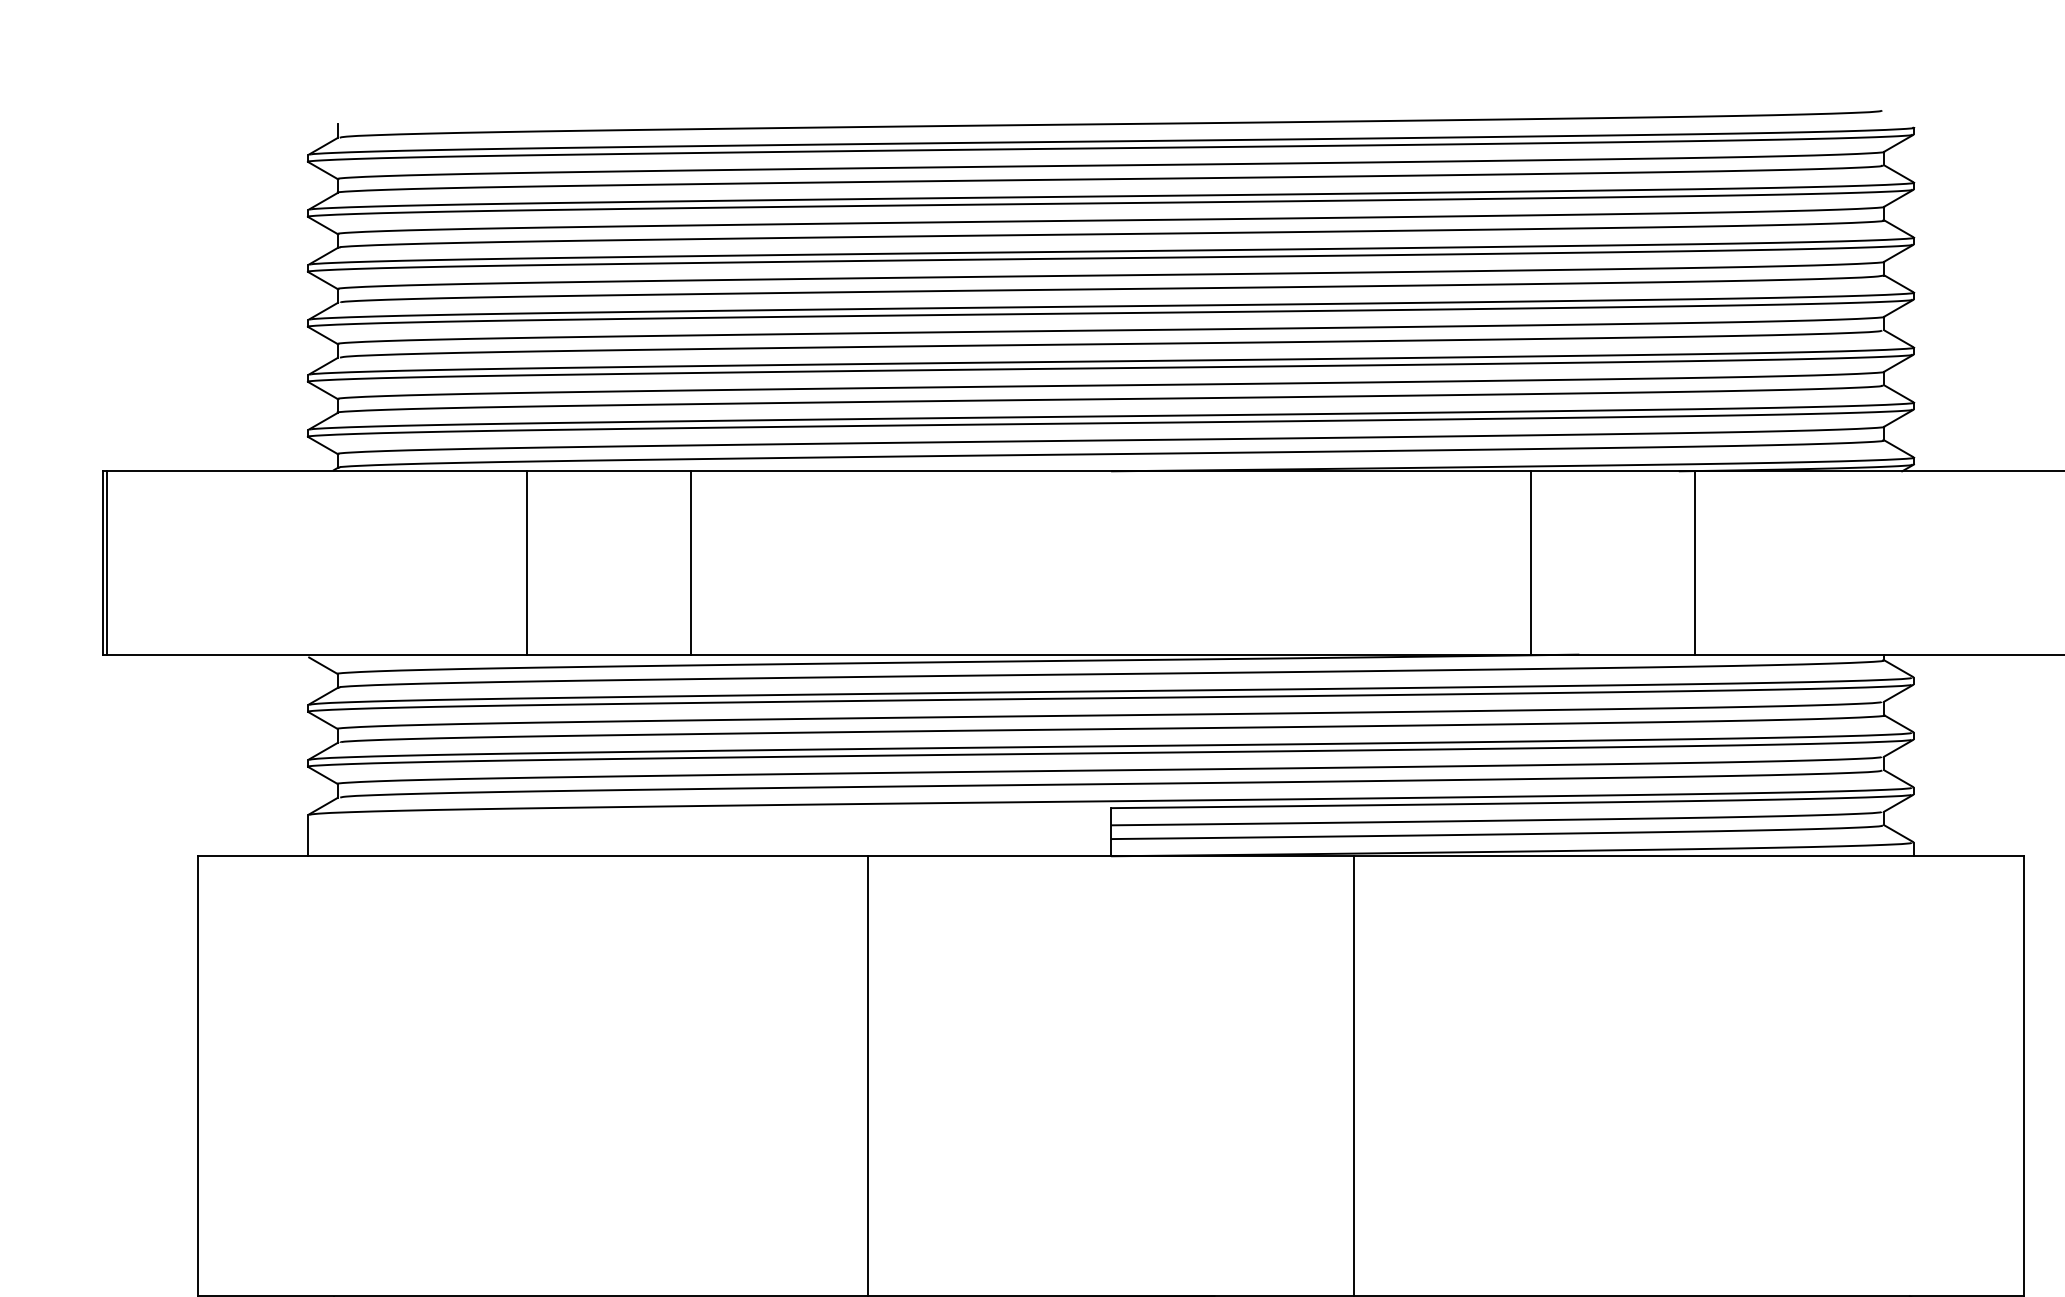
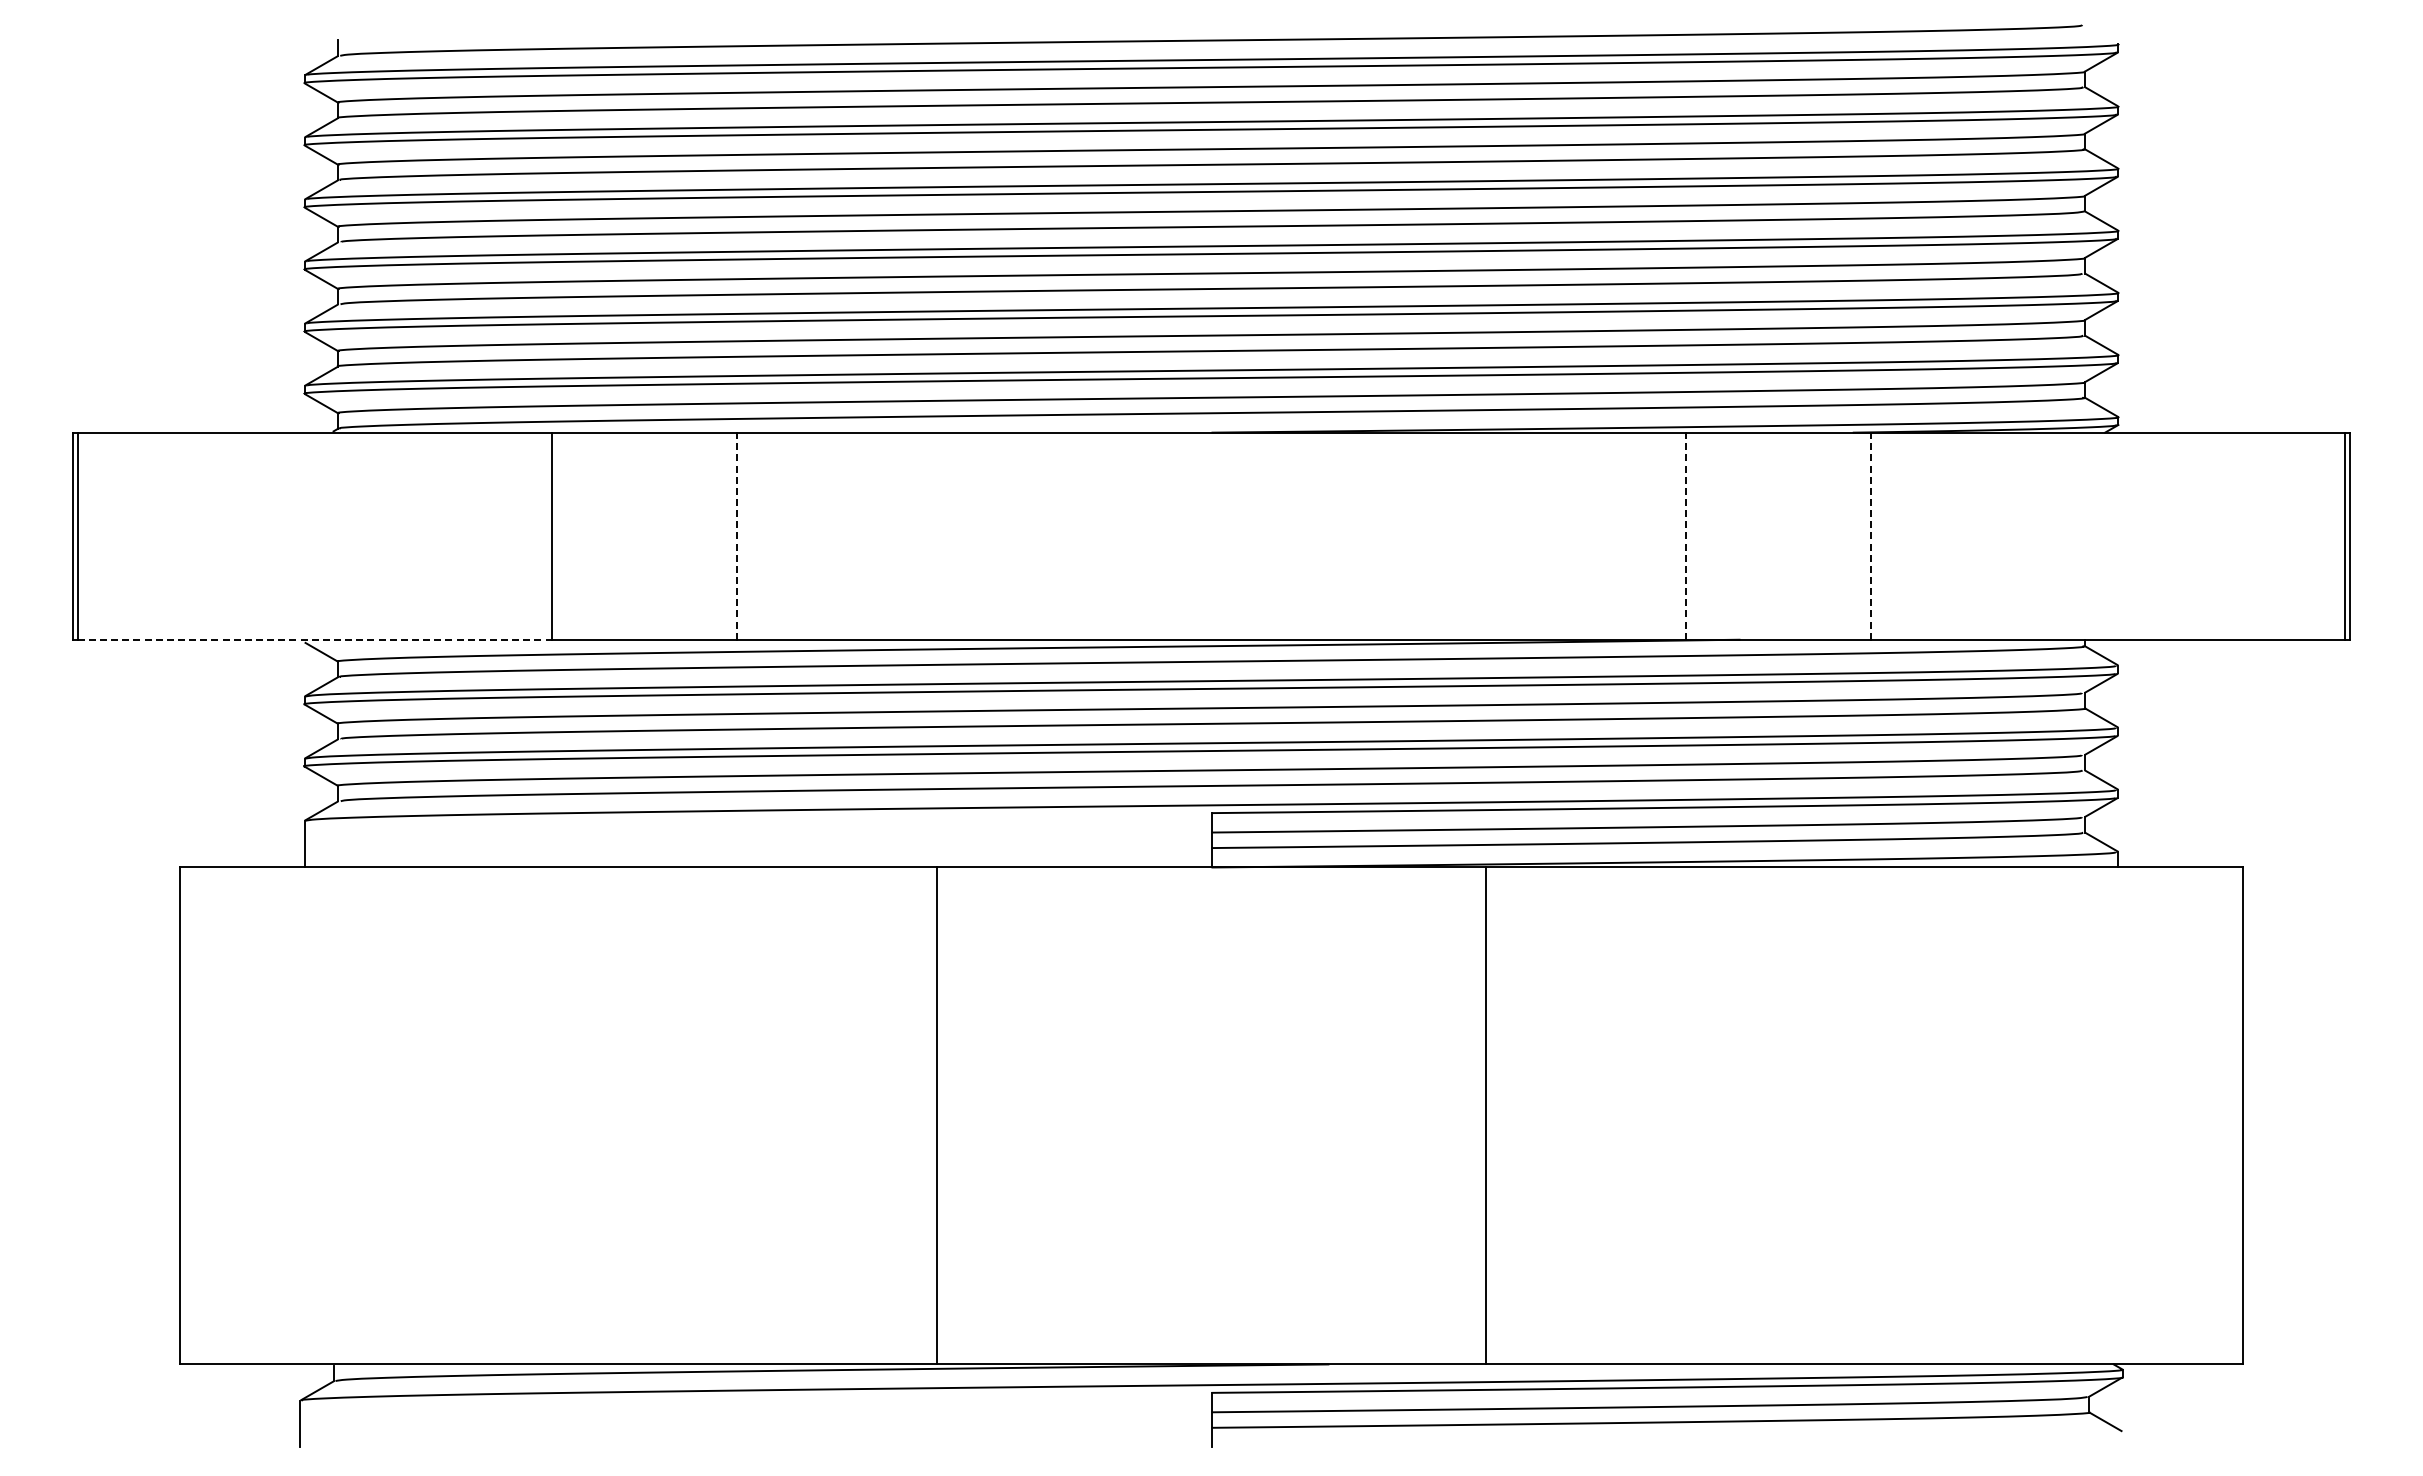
line: (691, 563) -> (737, 536), solid -> dashed
line: (1530, 563) -> (1685, 536), solid -> dashed
line: (1694, 563) -> (1870, 536), solid -> dashed
line: (317, 654) -> (315, 639), solid -> dashed

